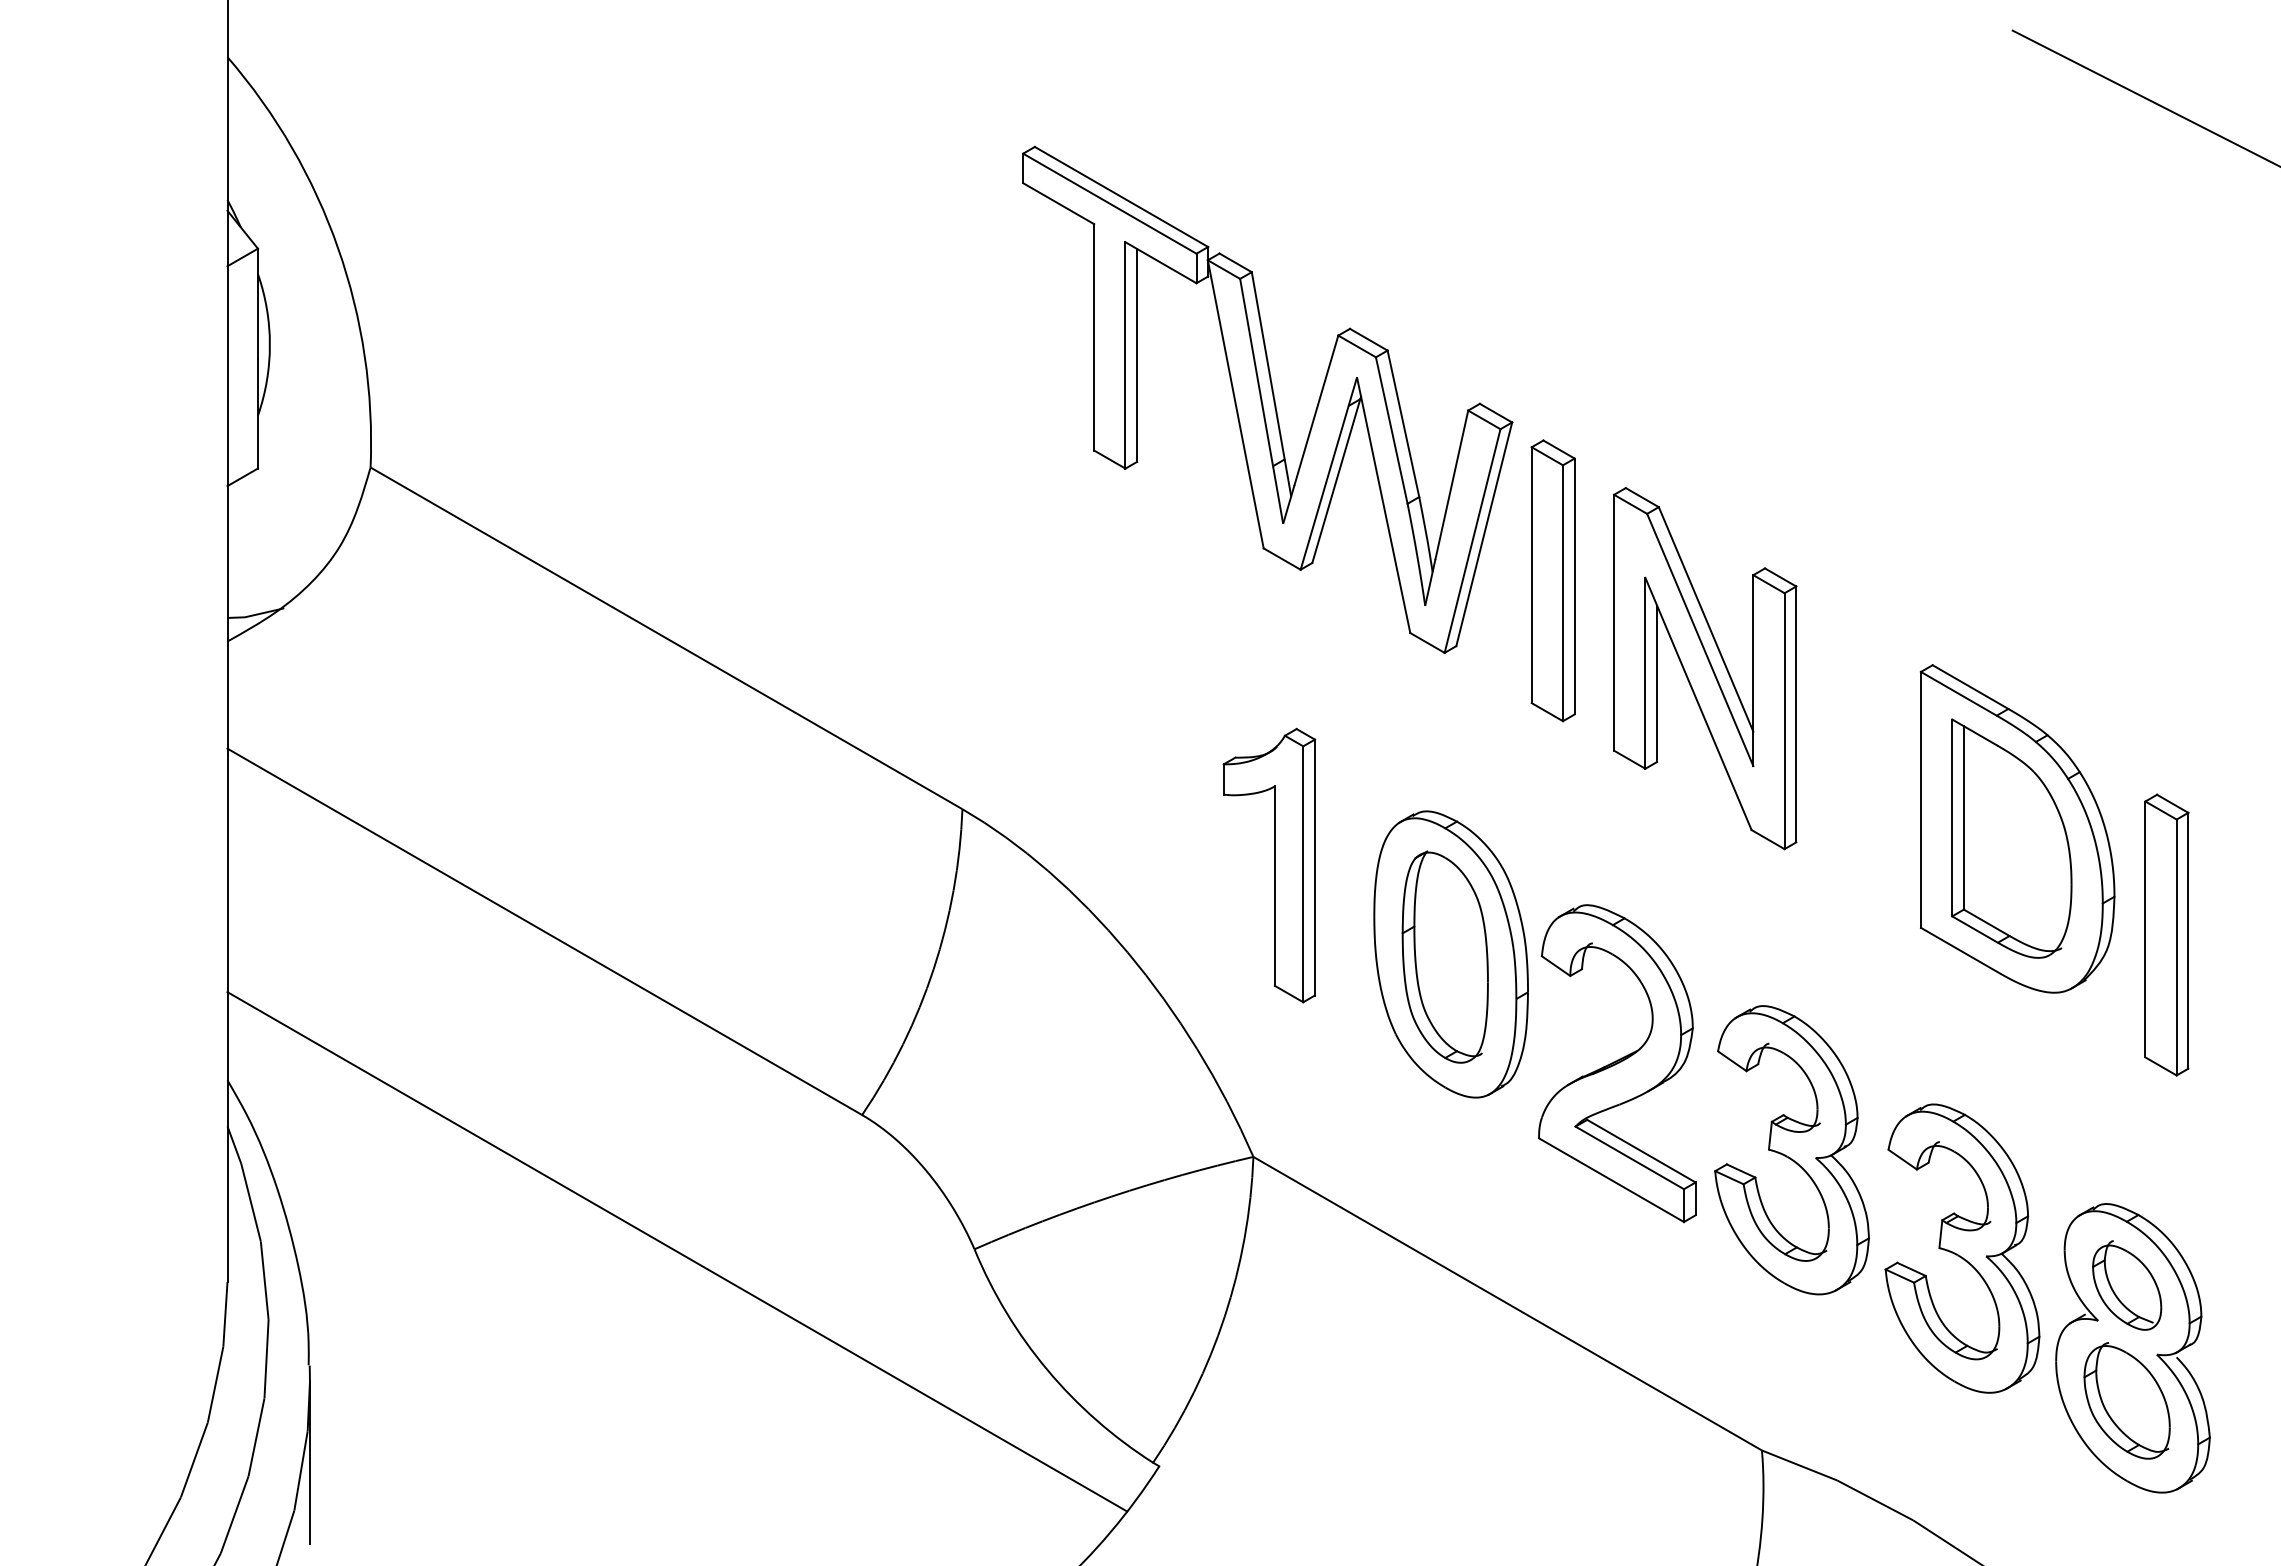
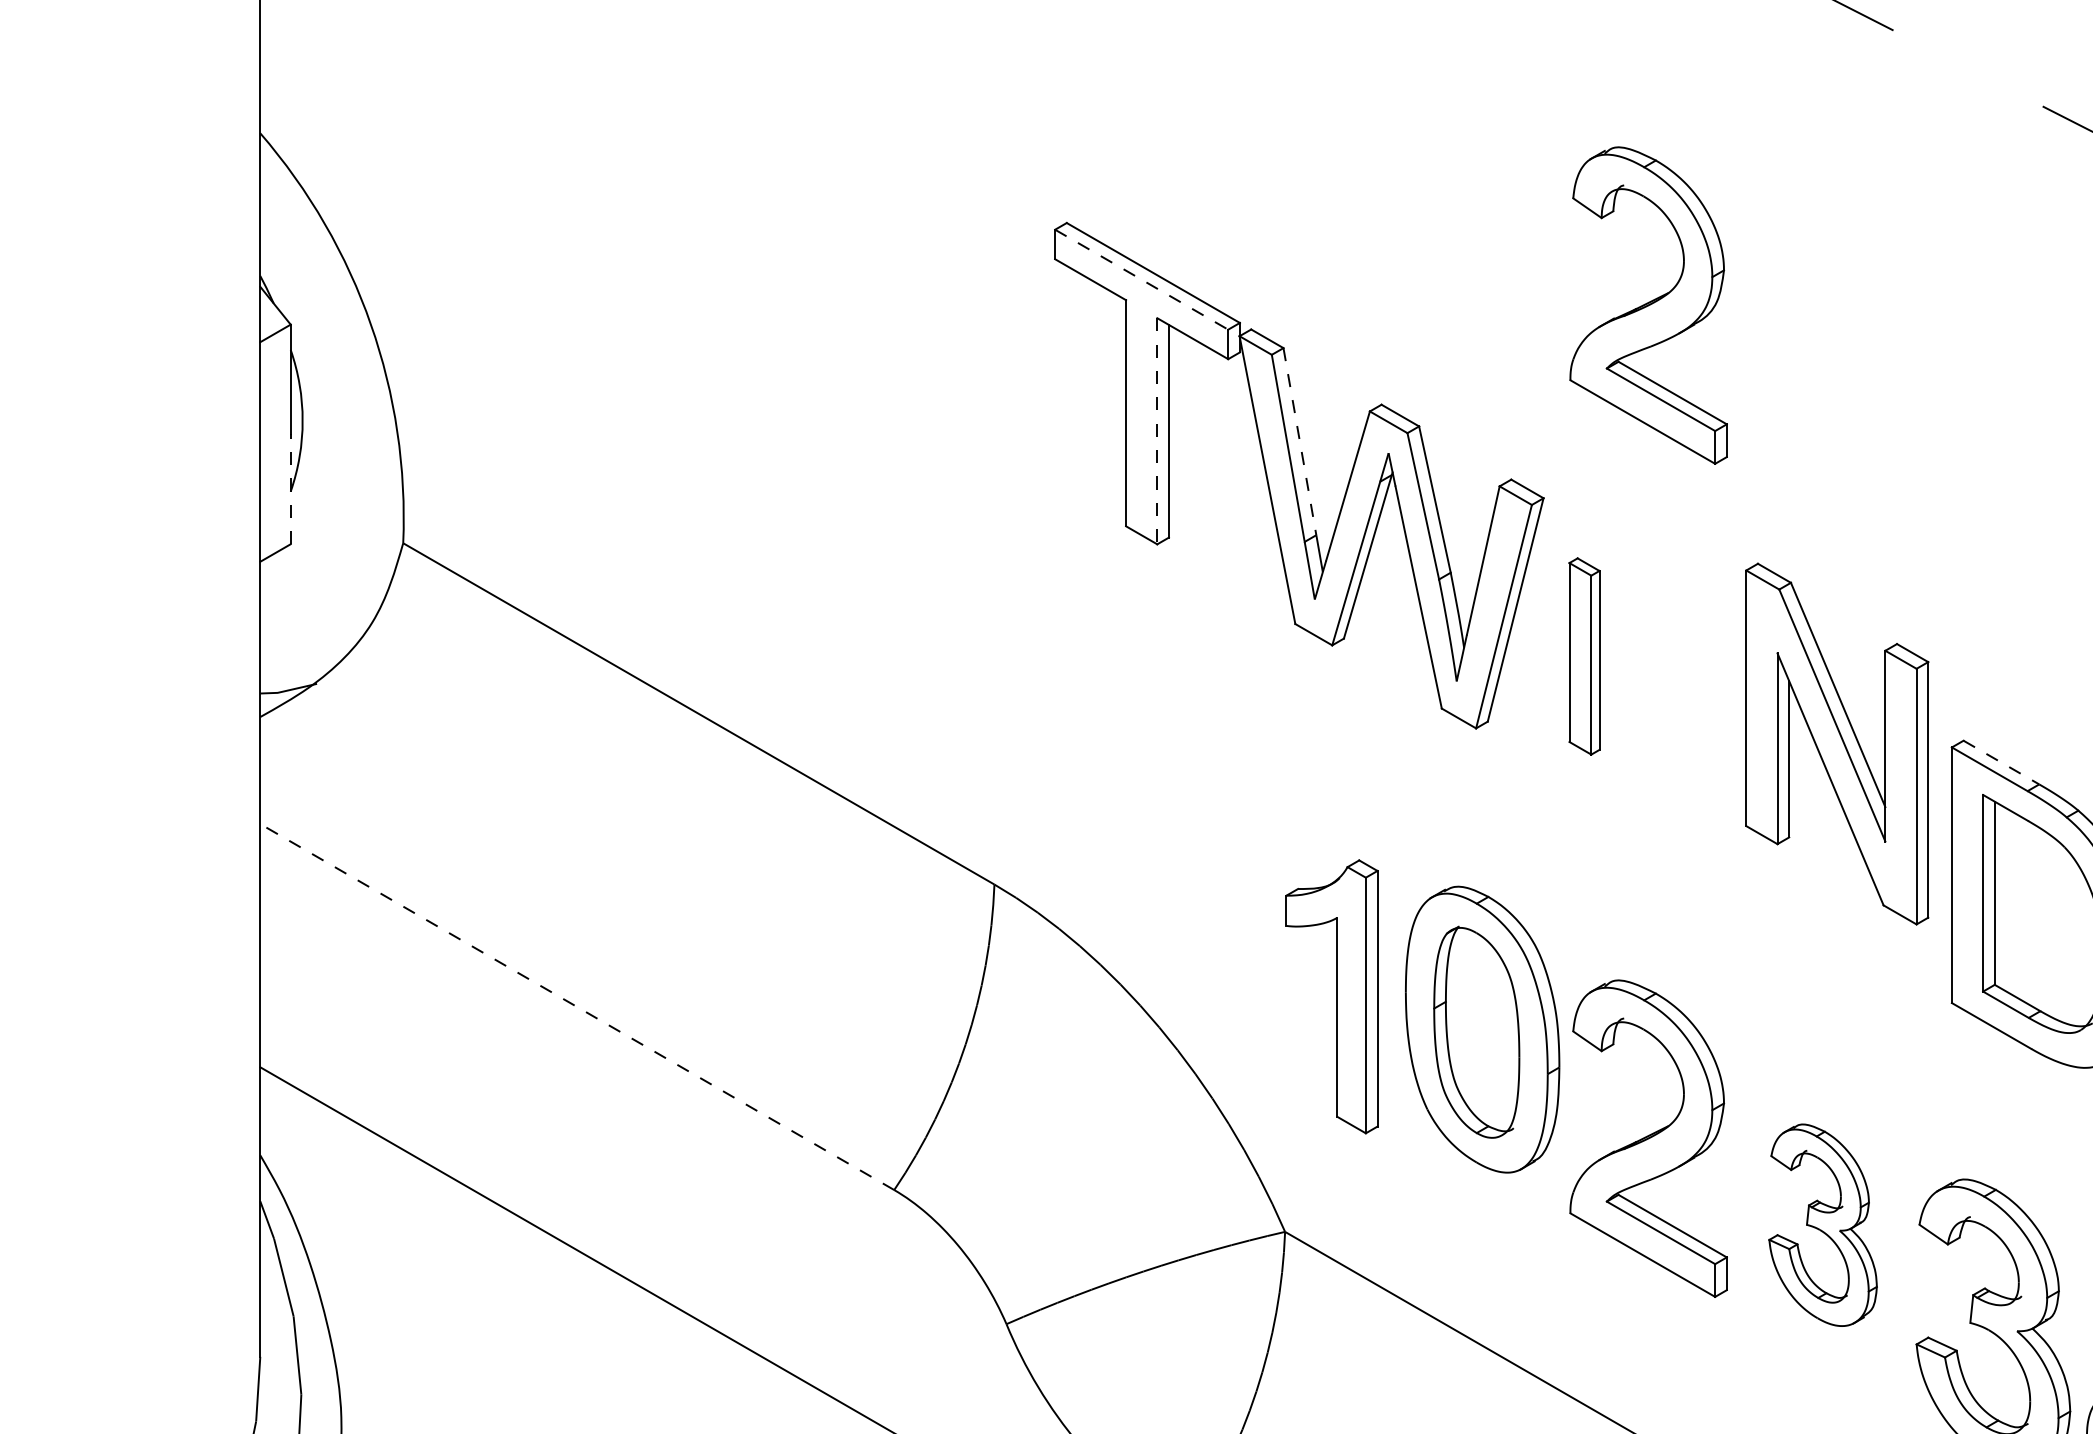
line: (1110, 203) -> (1142, 279), solid -> dashed
part: (1617, 229) -> (1648, 305), added
line: (1125, 355) -> (1157, 431), solid -> dashed
line: (1268, 366) -> (1300, 442), solid -> dashed
line: (257, 413) -> (290, 489), solid -> dashed
part: (1552, 580) -> (1583, 656), size x0.7
part: (1705, 668) -> (1837, 744), moved
line: (1970, 687) -> (2001, 762), solid -> dashed
part: (1269, 865) -> (1332, 996), moved
line: (544, 931) -> (576, 1006), solid -> dashed
part: (1791, 1150) -> (1822, 1225), size x0.7

